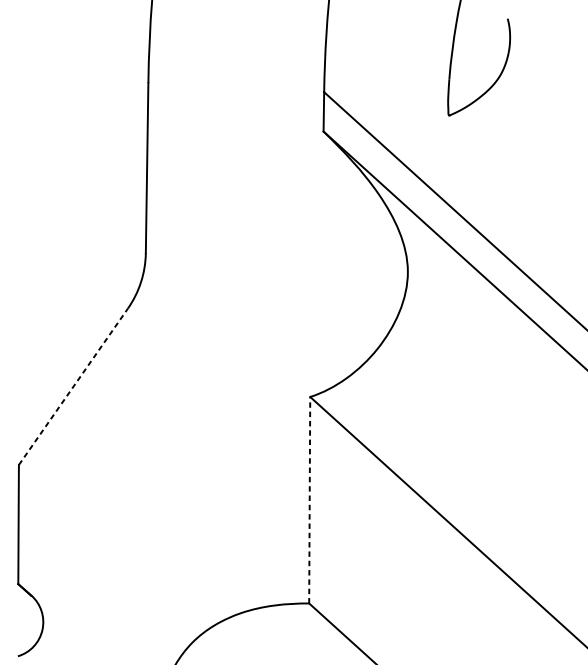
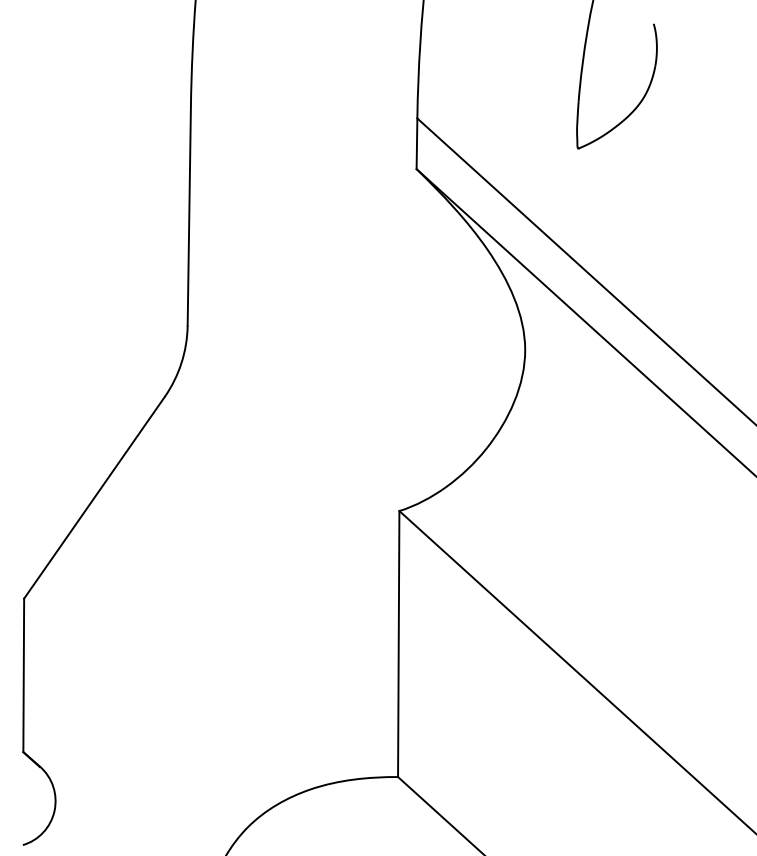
line: (73, 386) -> (94, 497), dashed -> solid
line: (309, 500) -> (398, 644), dashed -> solid

